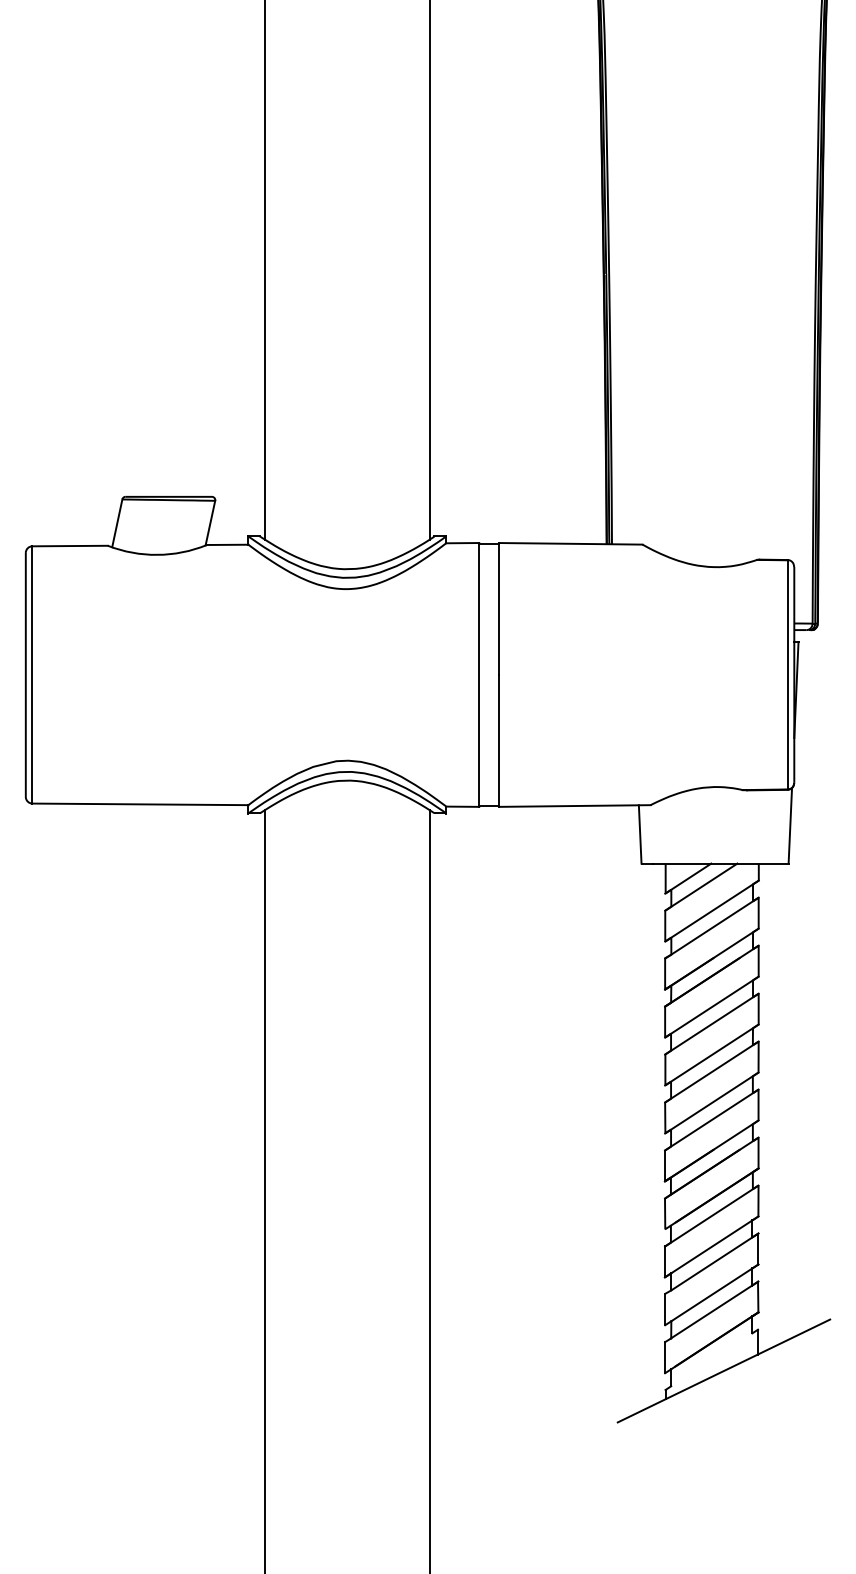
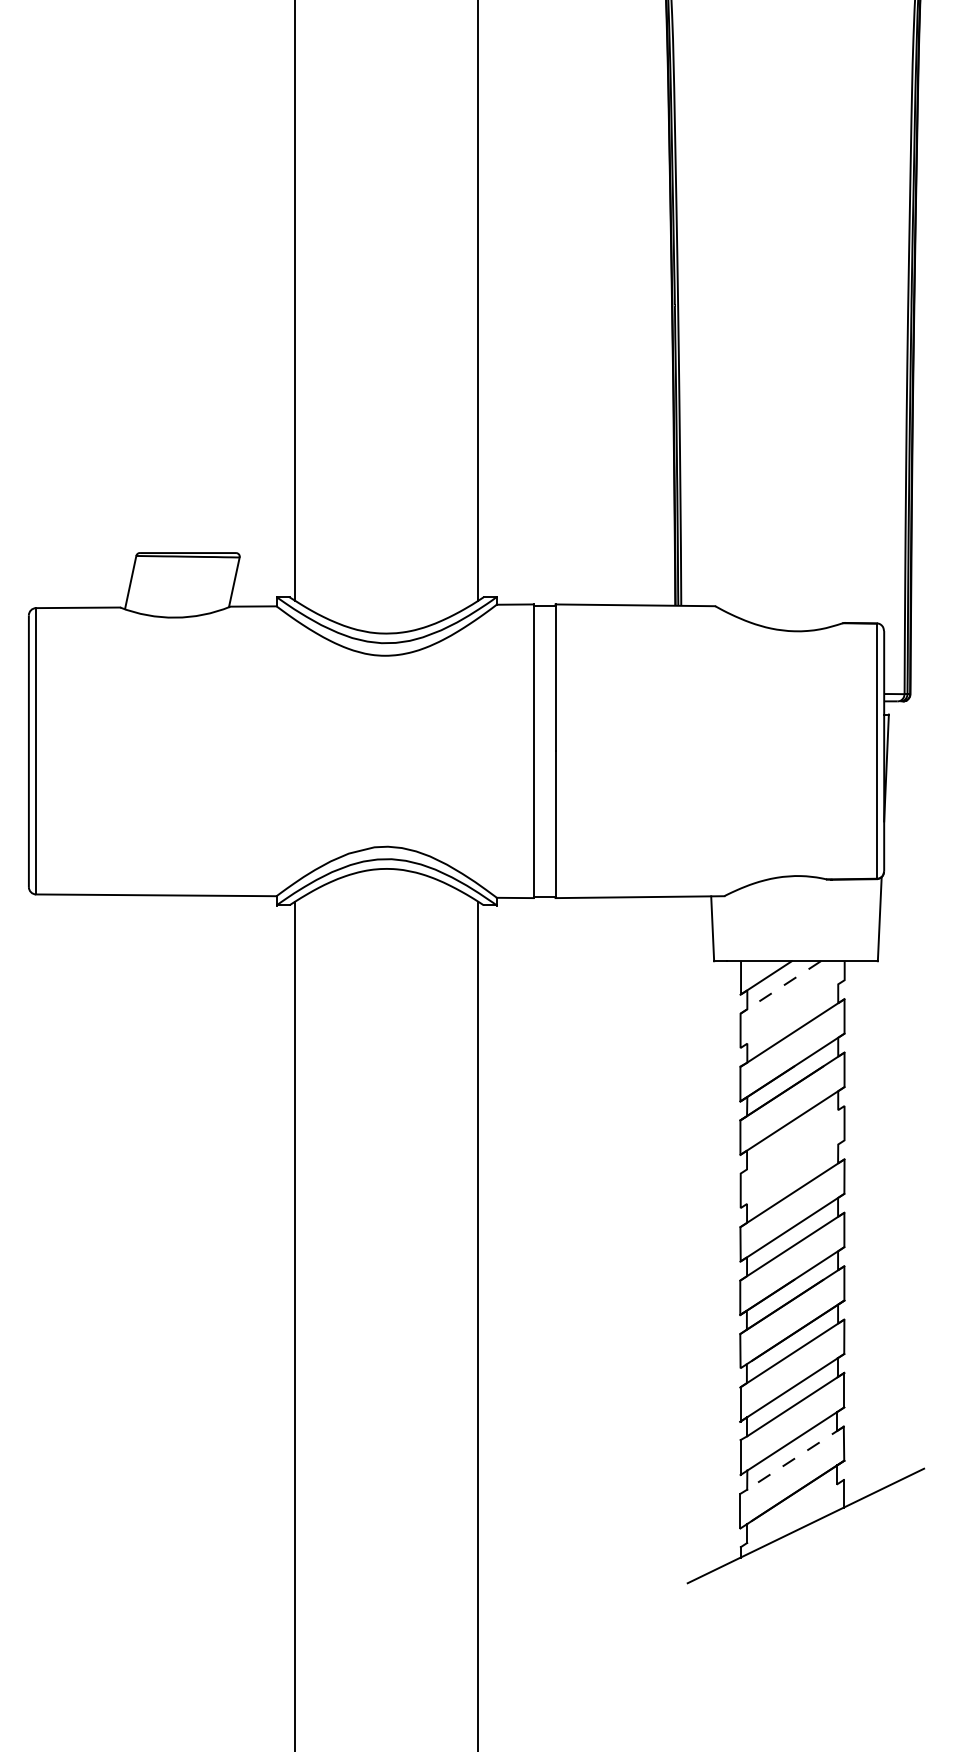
line: (700, 887) -> (779, 987), solid -> dashed
line: (711, 910) -> (792, 1013), removed
line: (711, 1023) -> (792, 1139), removed
line: (711, 1054) -> (792, 1173), removed
line: (714, 1310) -> (795, 1458), solid -> dashed

